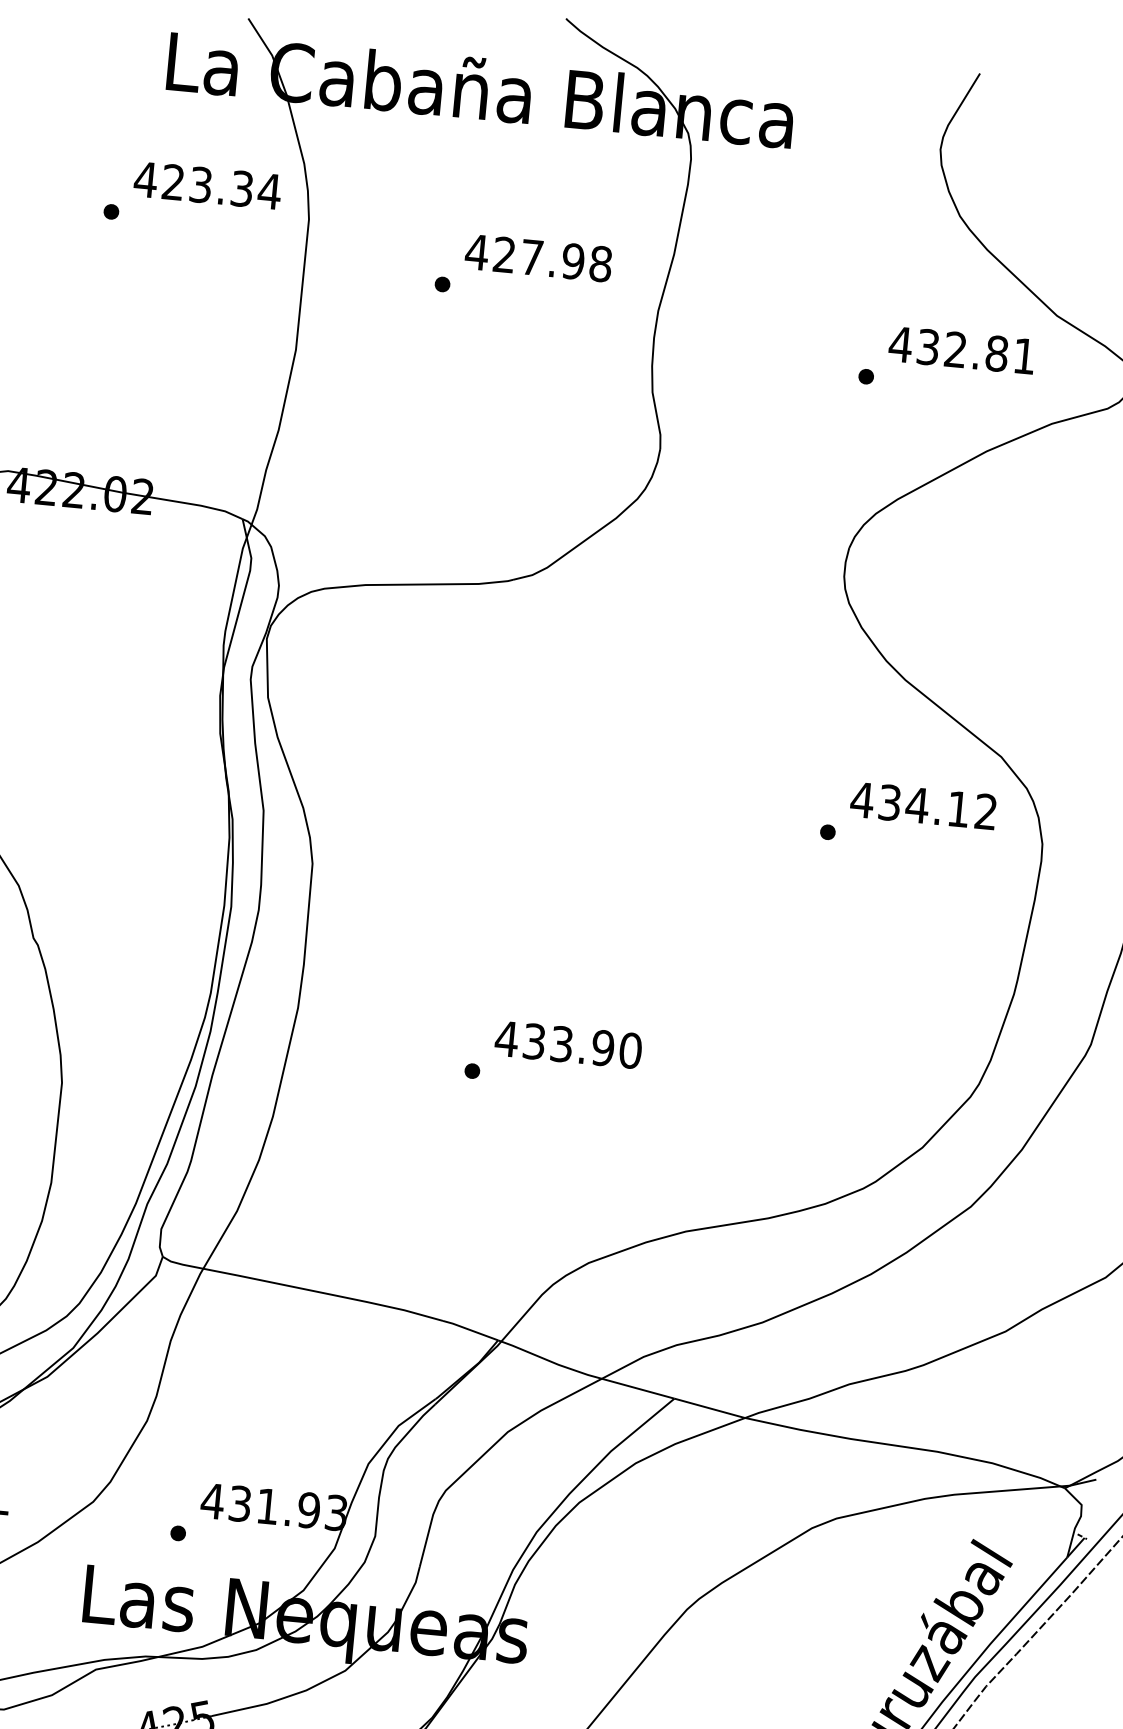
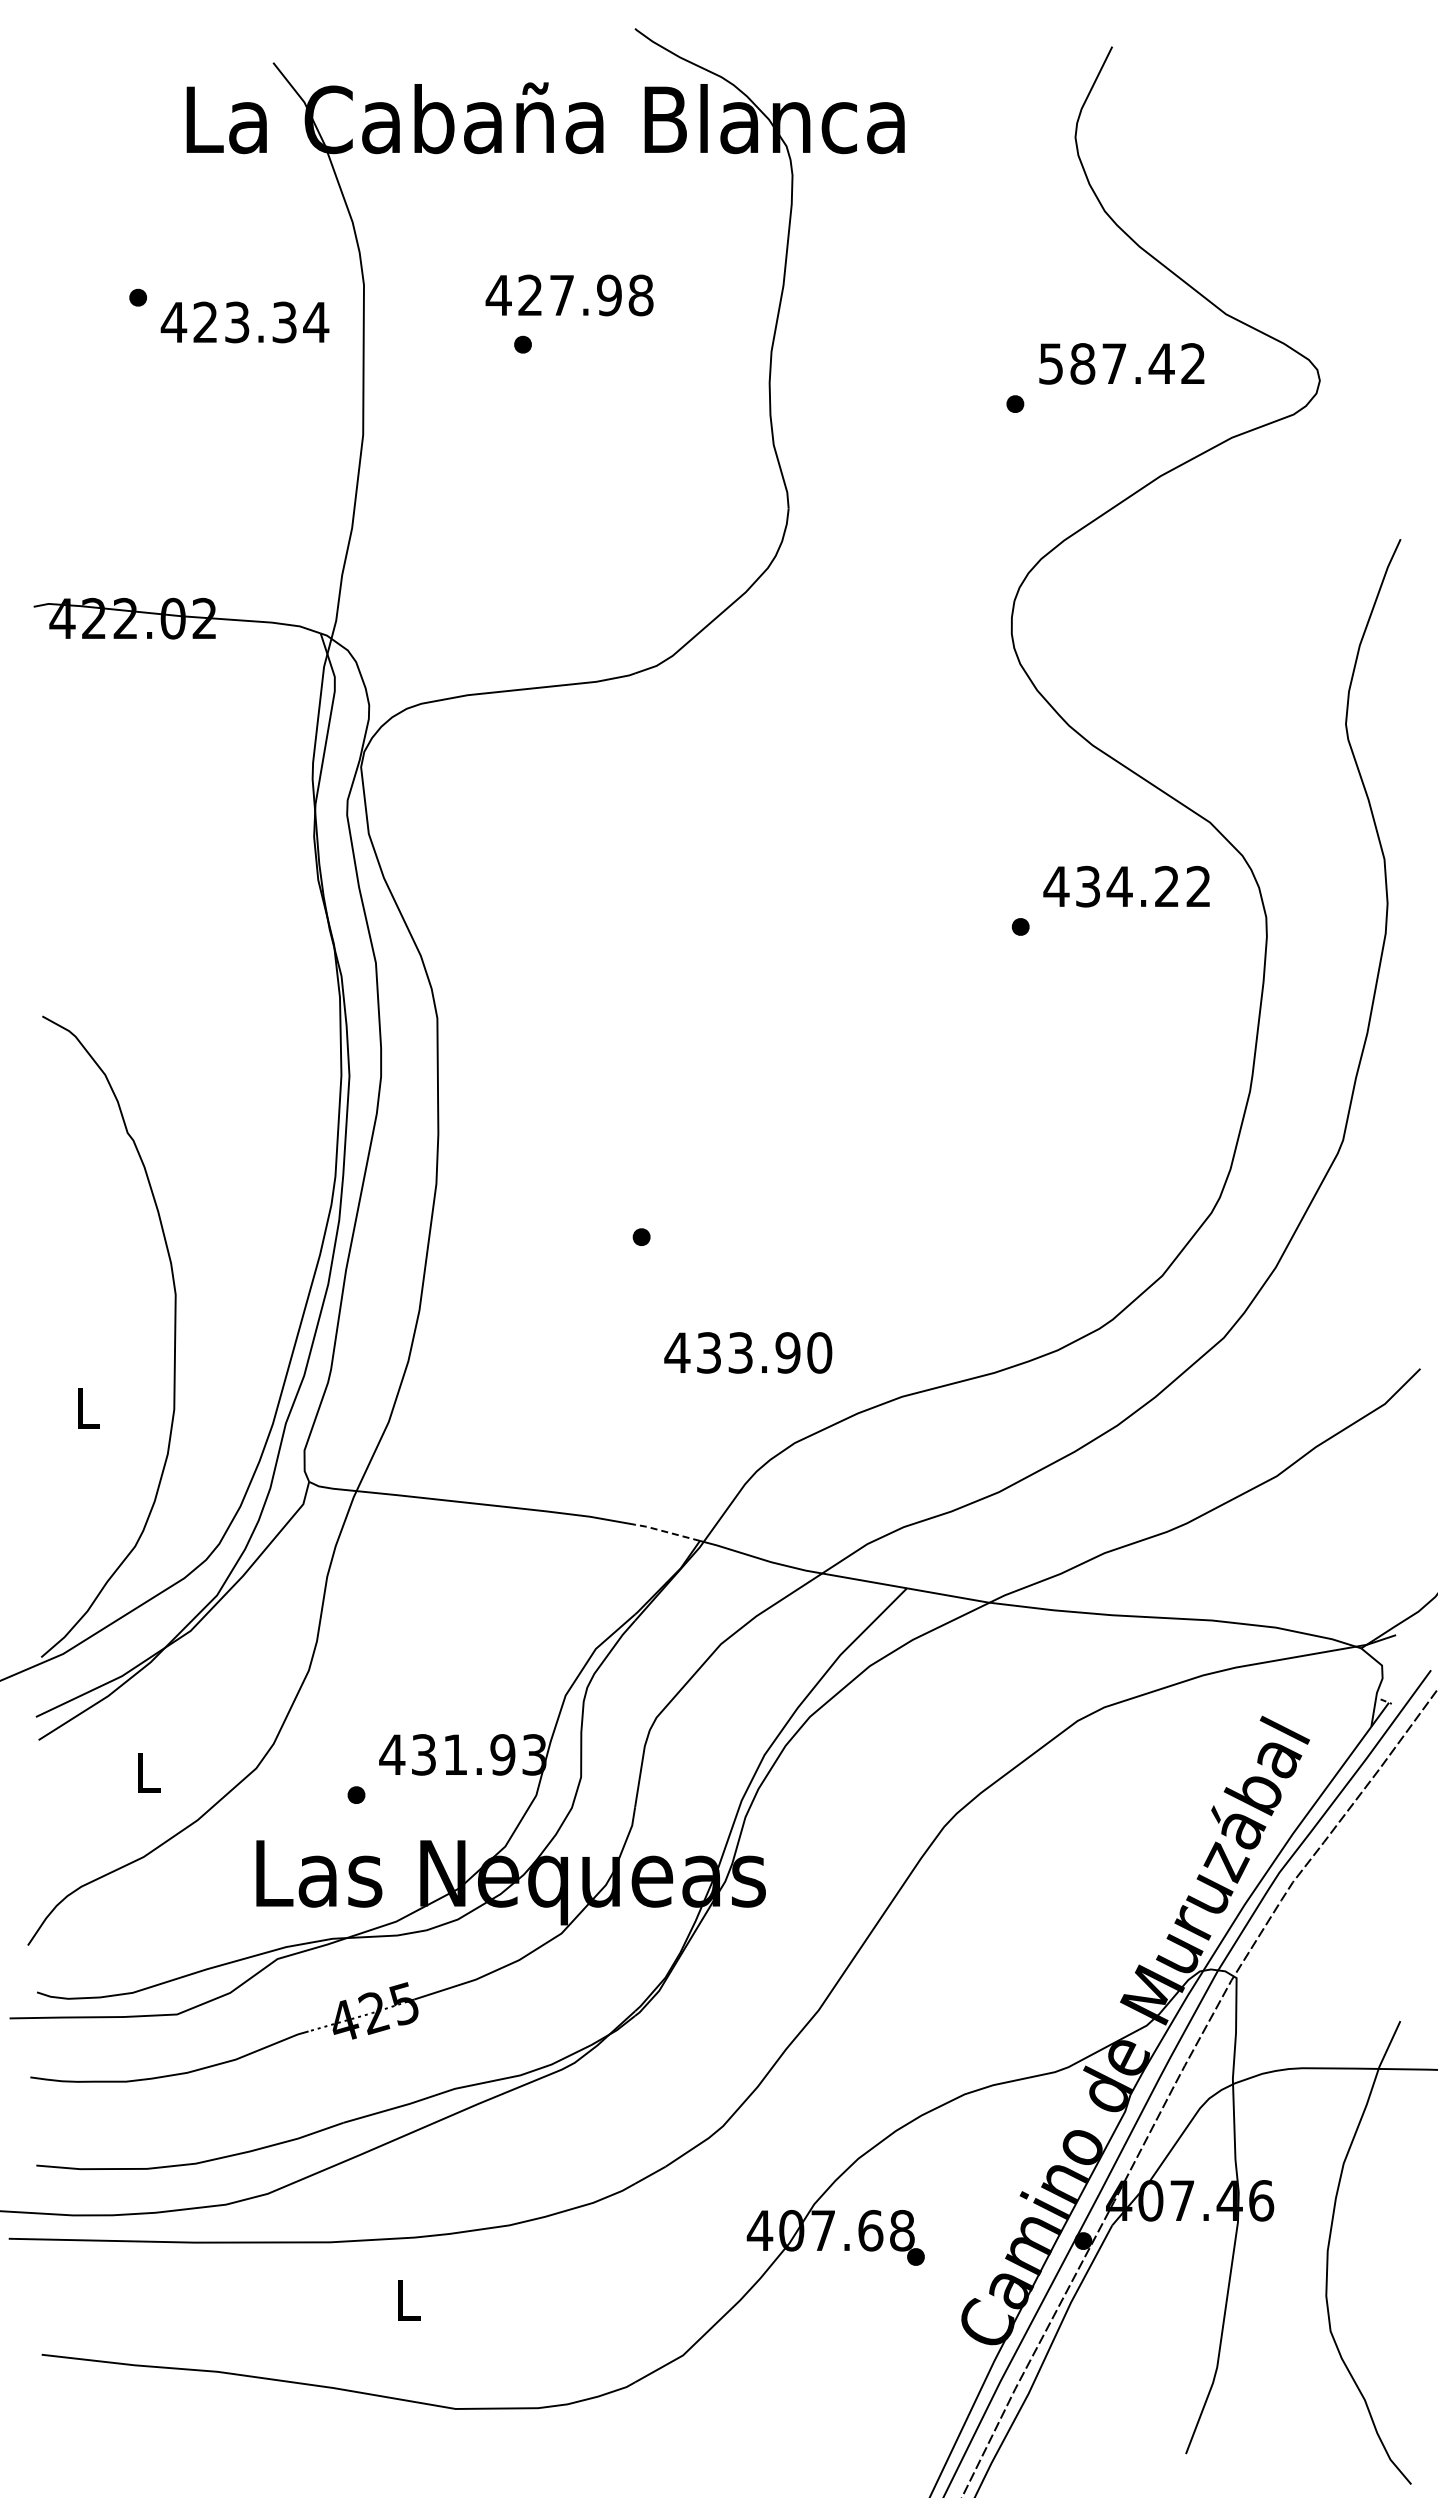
text: (207, 185) -> (244, 322), moved
text: (538, 258) -> (569, 295), moved
text: (961, 350) -> (1121, 363), 432.81 -> 587.42
text: (958, 808) -> (1166, 885), 434.12 -> 434.22
text: (568, 1044) -> (748, 1352), moved
line: (469, 1330) -> (666, 1532), solid -> dashed

